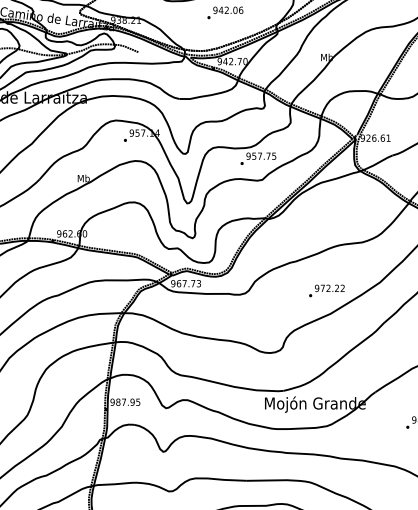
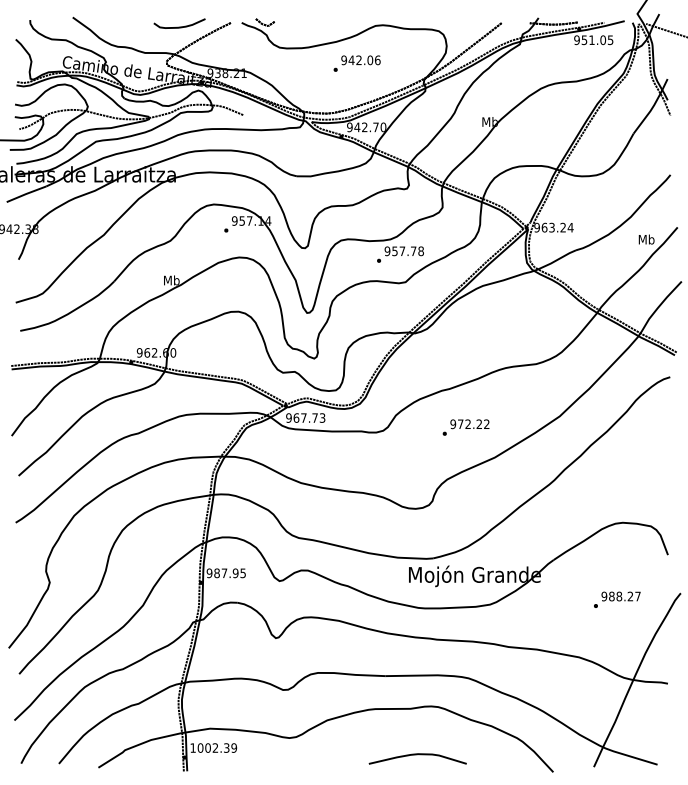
text: (378, 138) -> (557, 227), 926.61 -> 963.24
text: (273, 156) -> (420, 251), 957.75 -> 957.78
text: (326, 290) -> (465, 427), moved

